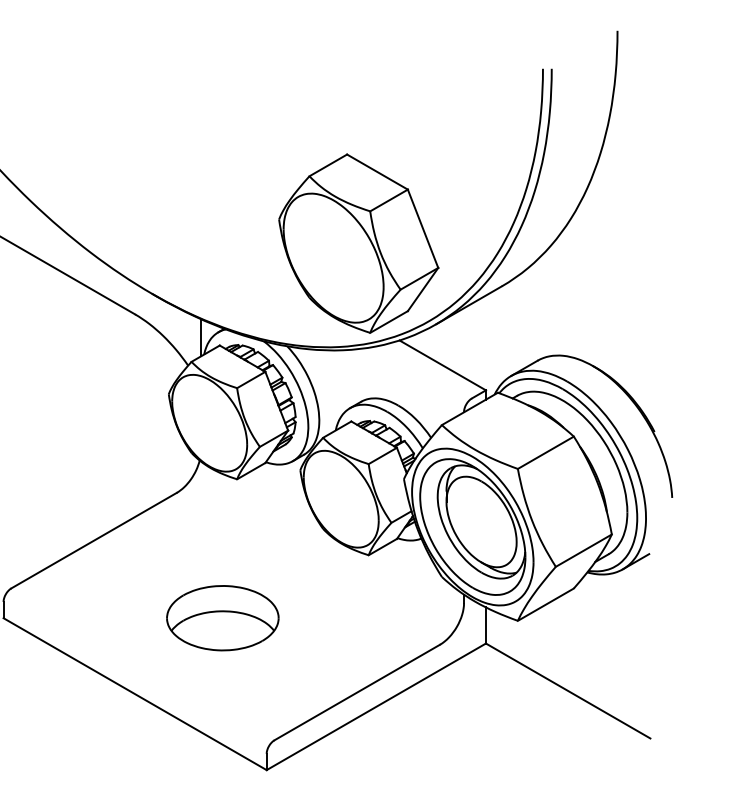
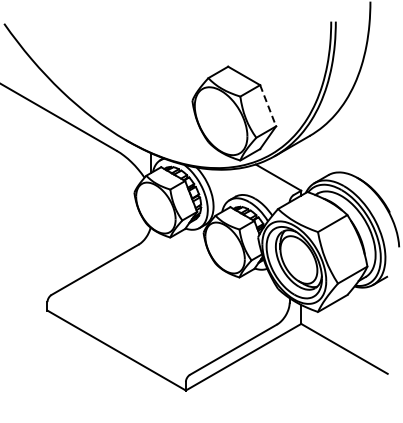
line: (423, 230) -> (268, 106), solid -> dashed
part: (222, 617) -> (162, 310), removed

